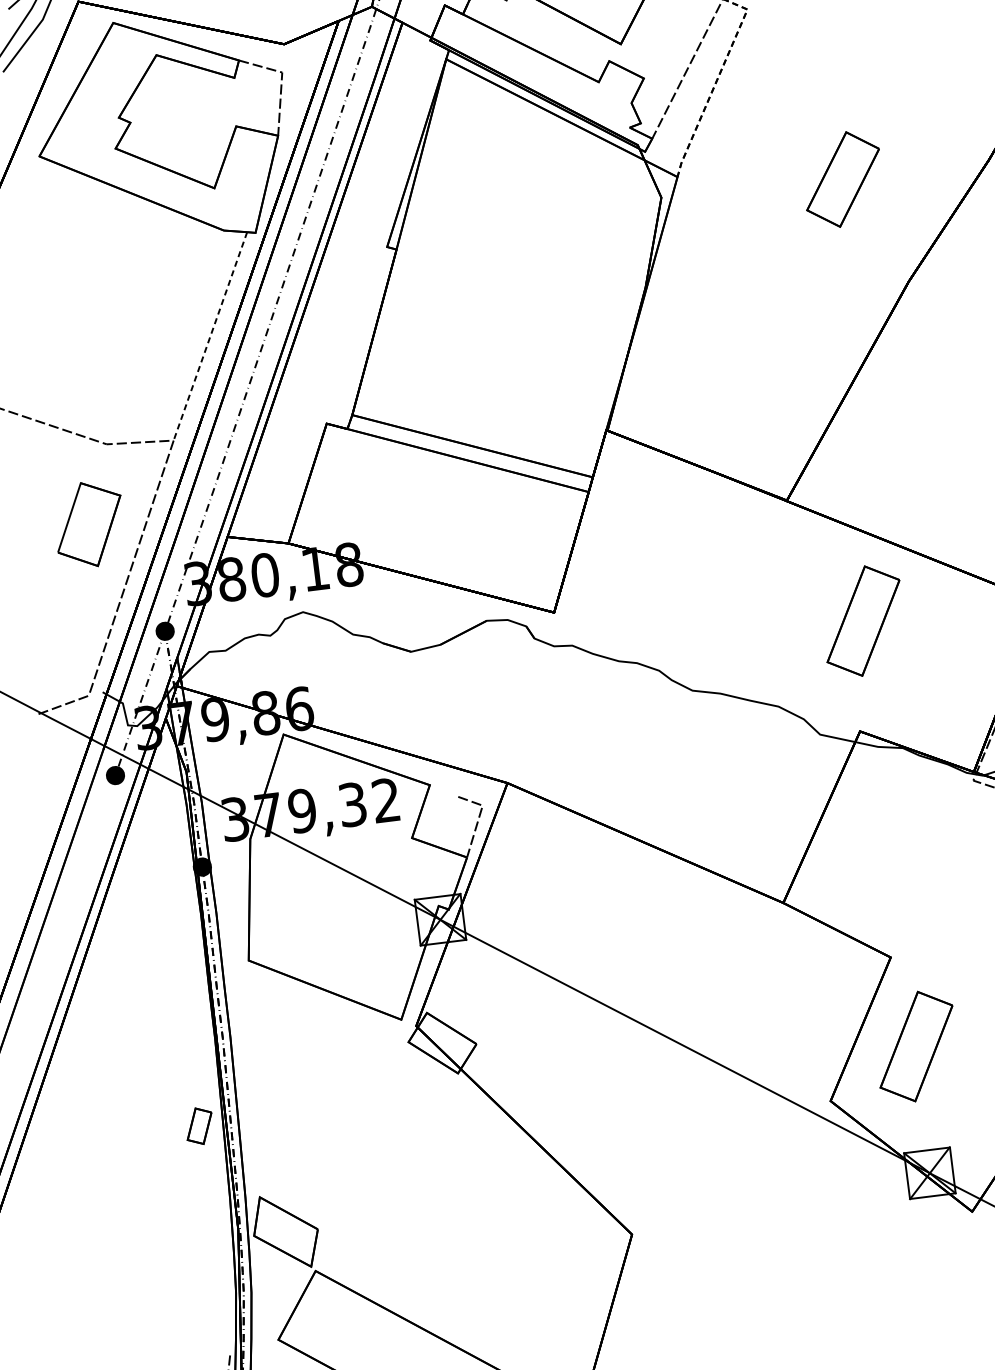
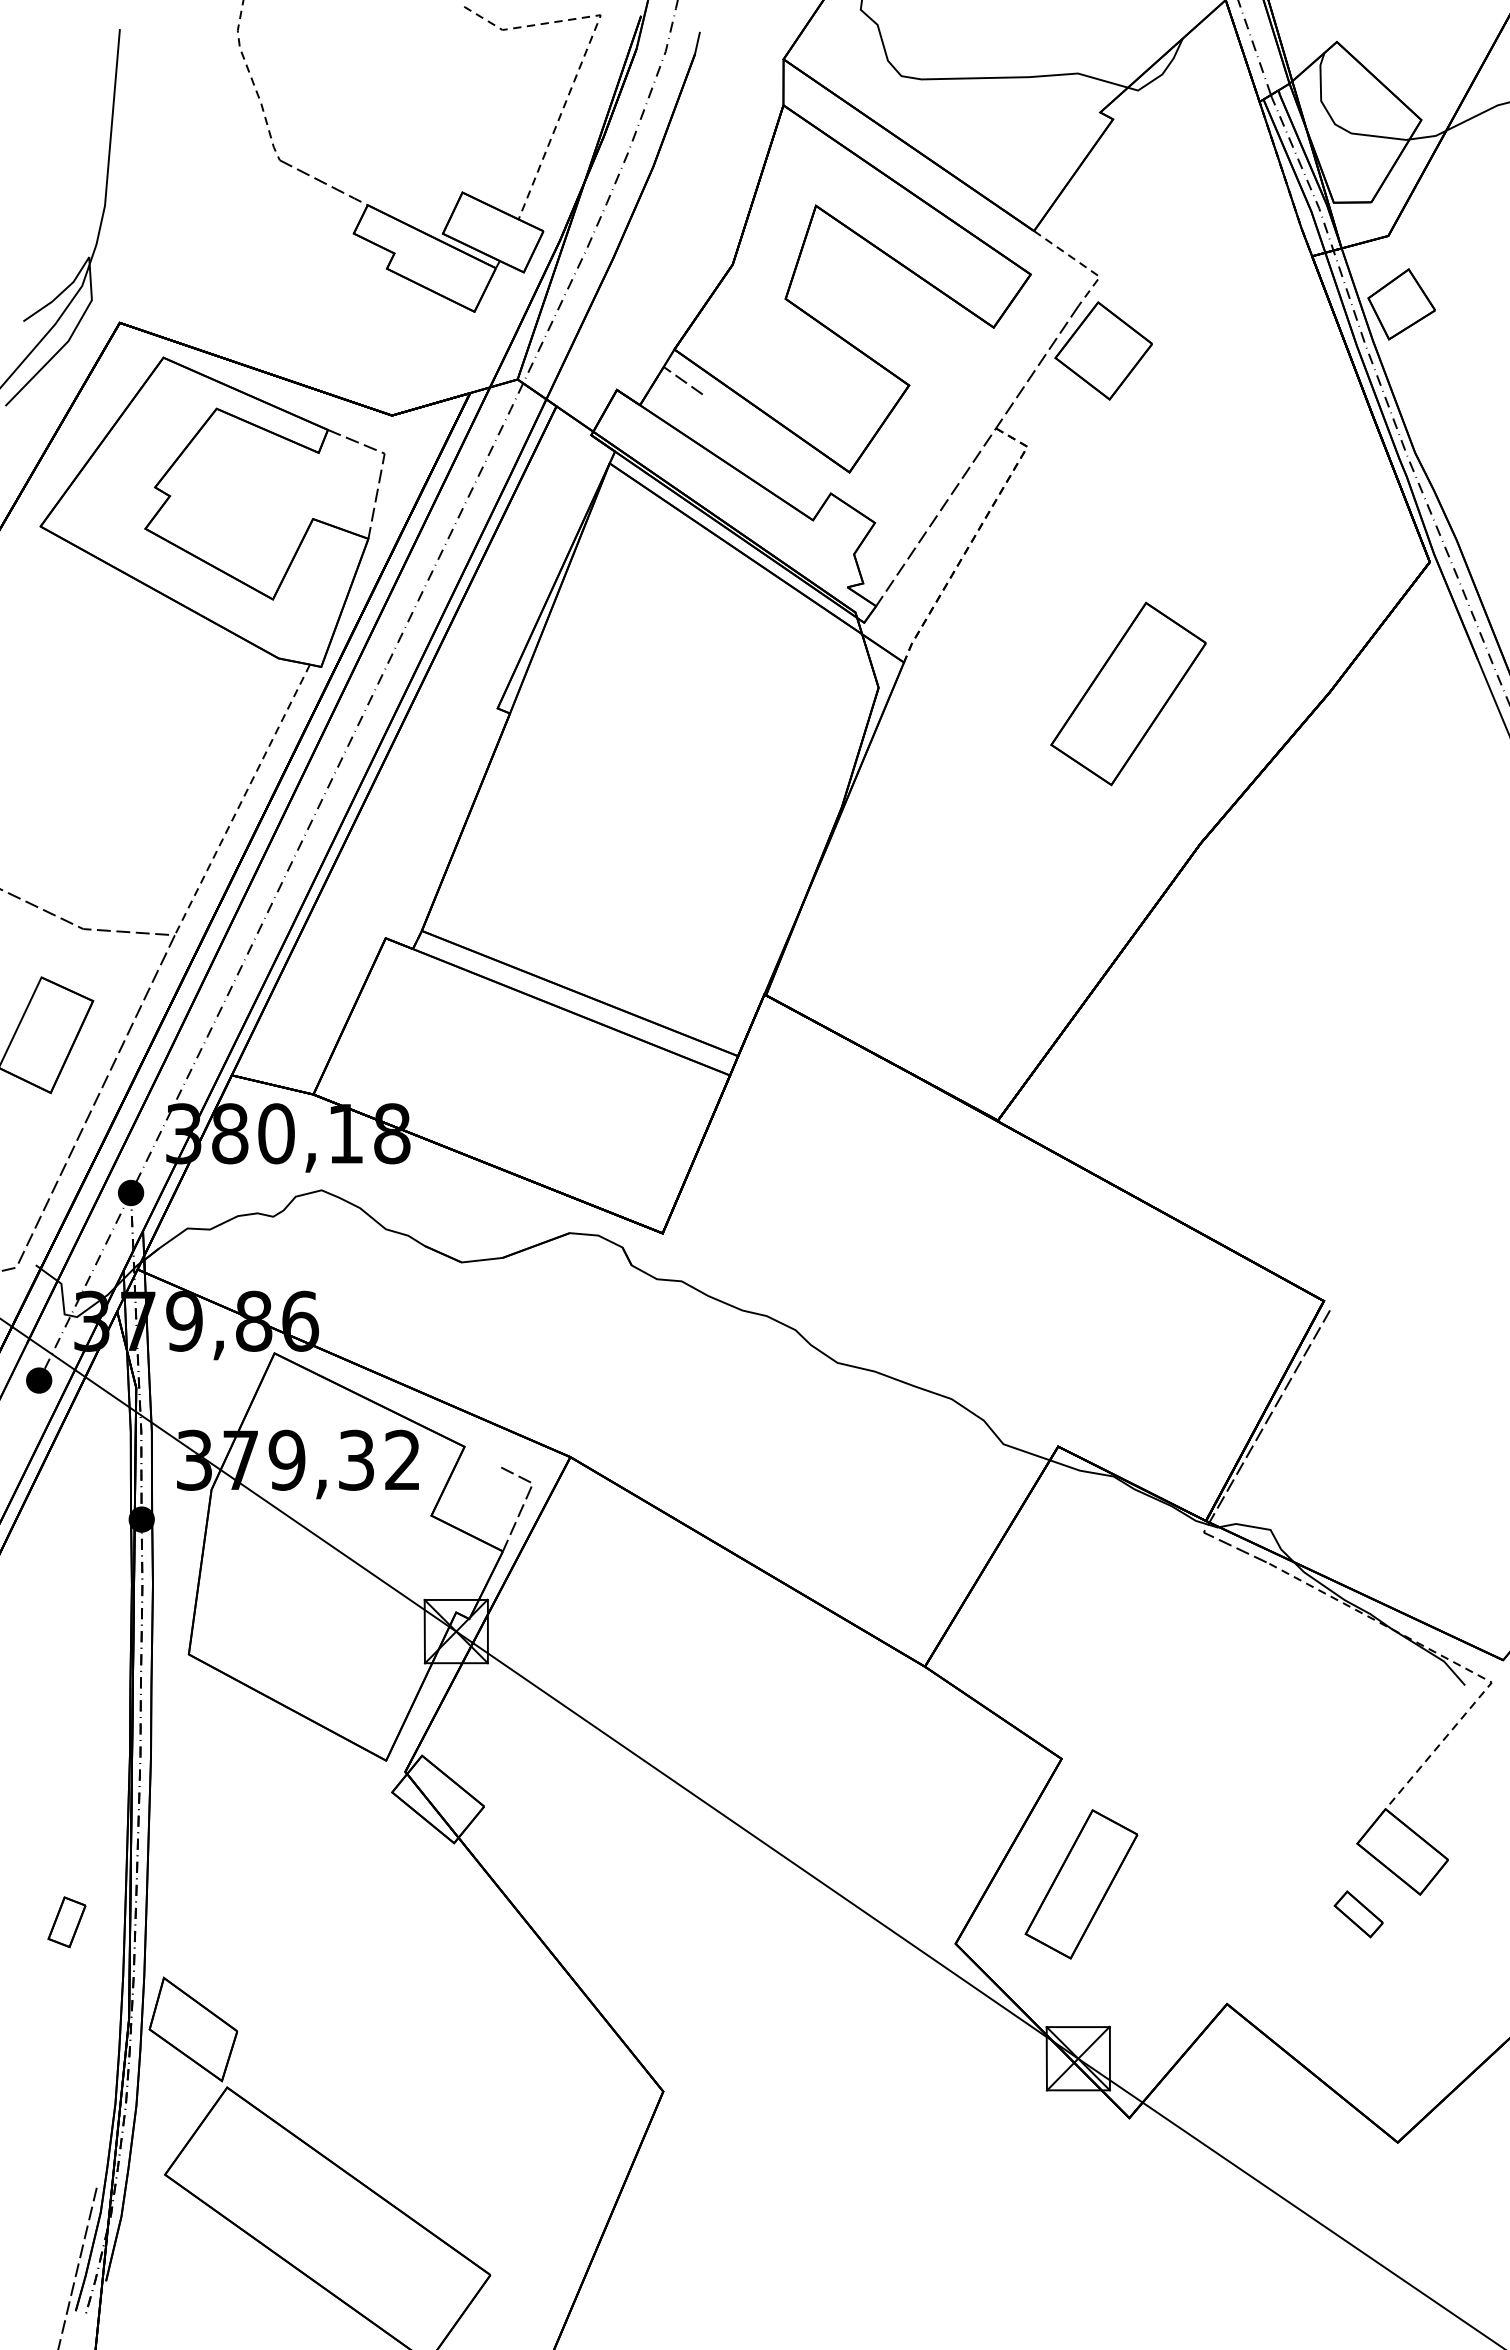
part: (843, 179) -> (1128, 693), size x1.43
part: (863, 621) -> (1081, 1297), removed
part: (199, 1126) -> (66, 1922), moved

